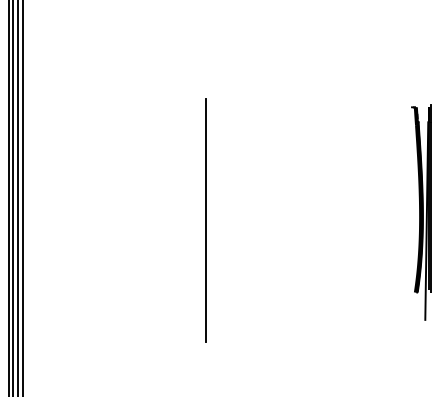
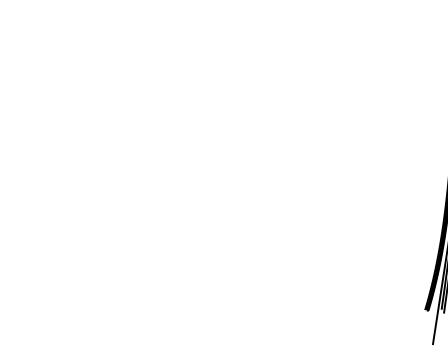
line: (205, 220) -> (190, 191), removed

